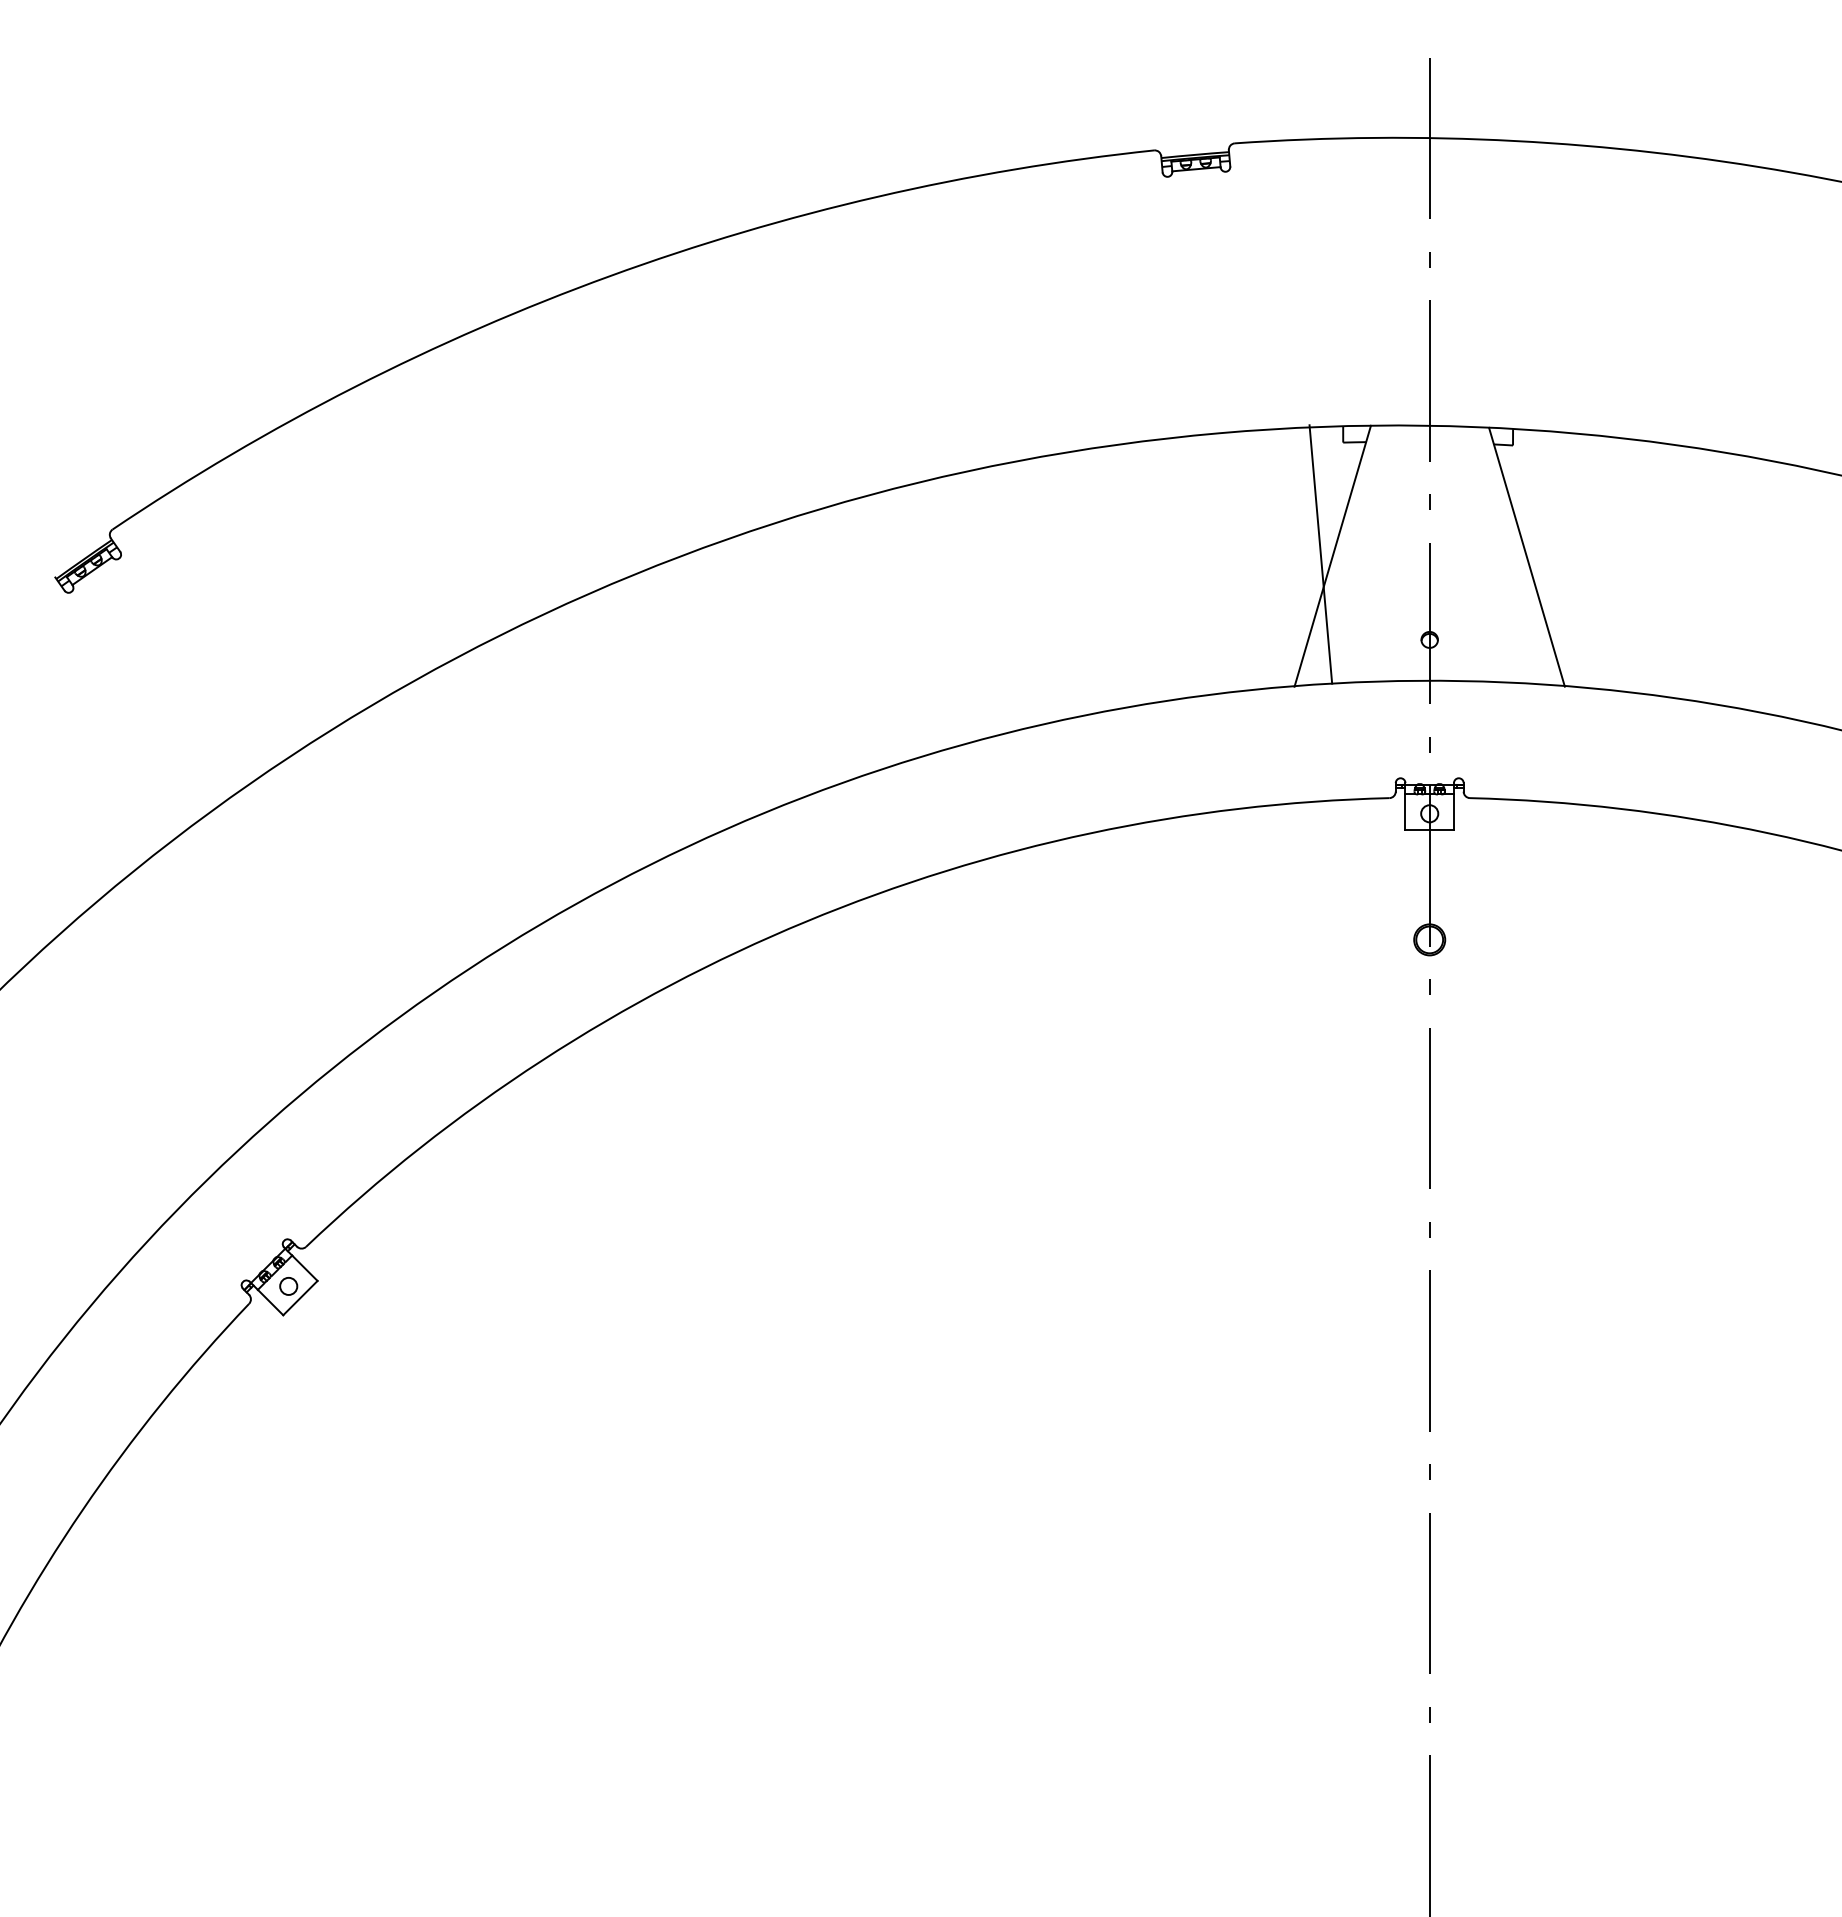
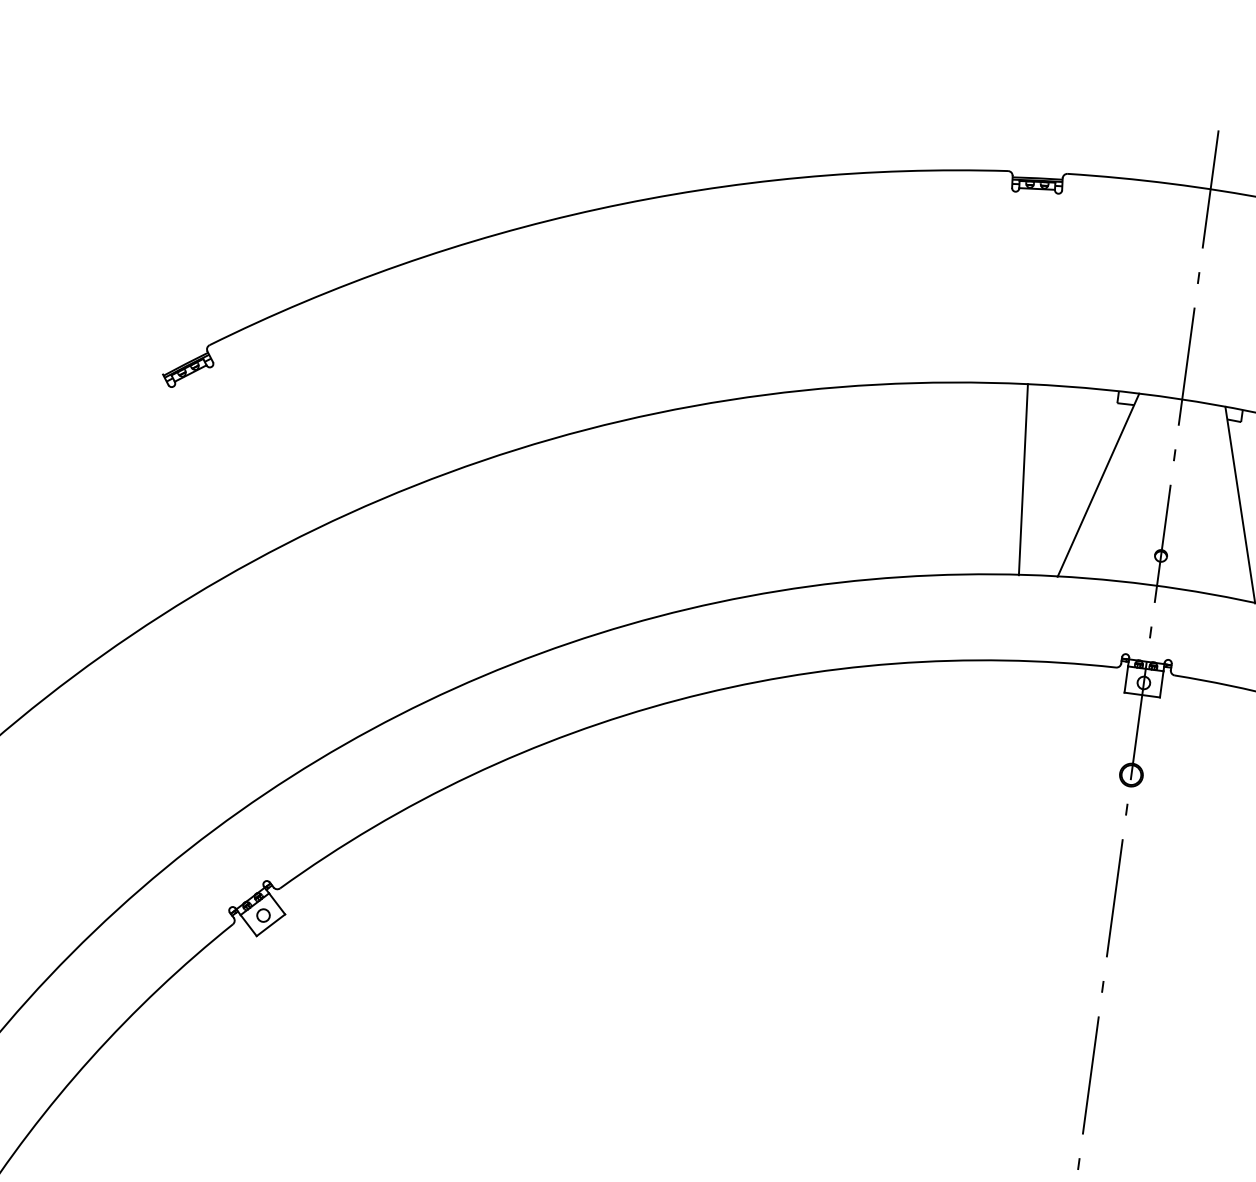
line: (1320, 554) -> (1023, 479), moved

